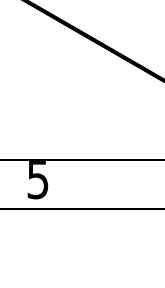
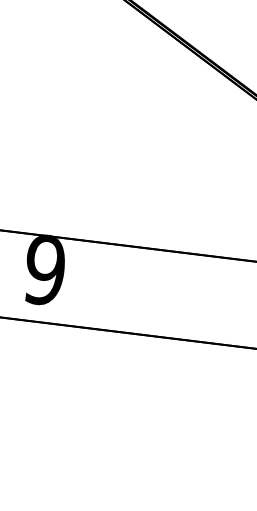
text: (37, 180) -> (43, 271), 5 -> 9

